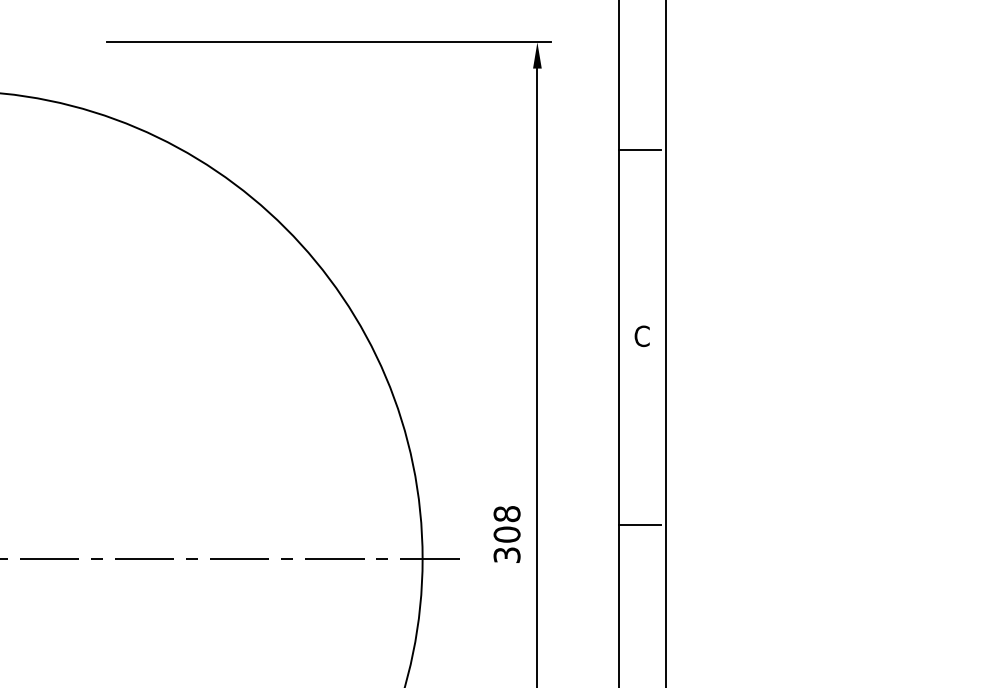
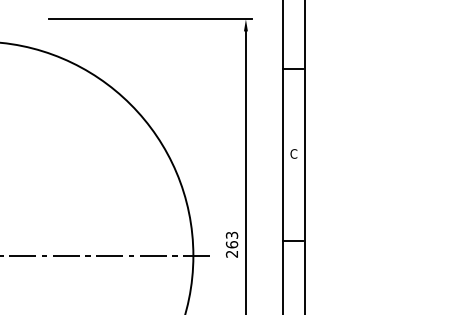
text: (505, 534) -> (231, 244), 308 -> 263

